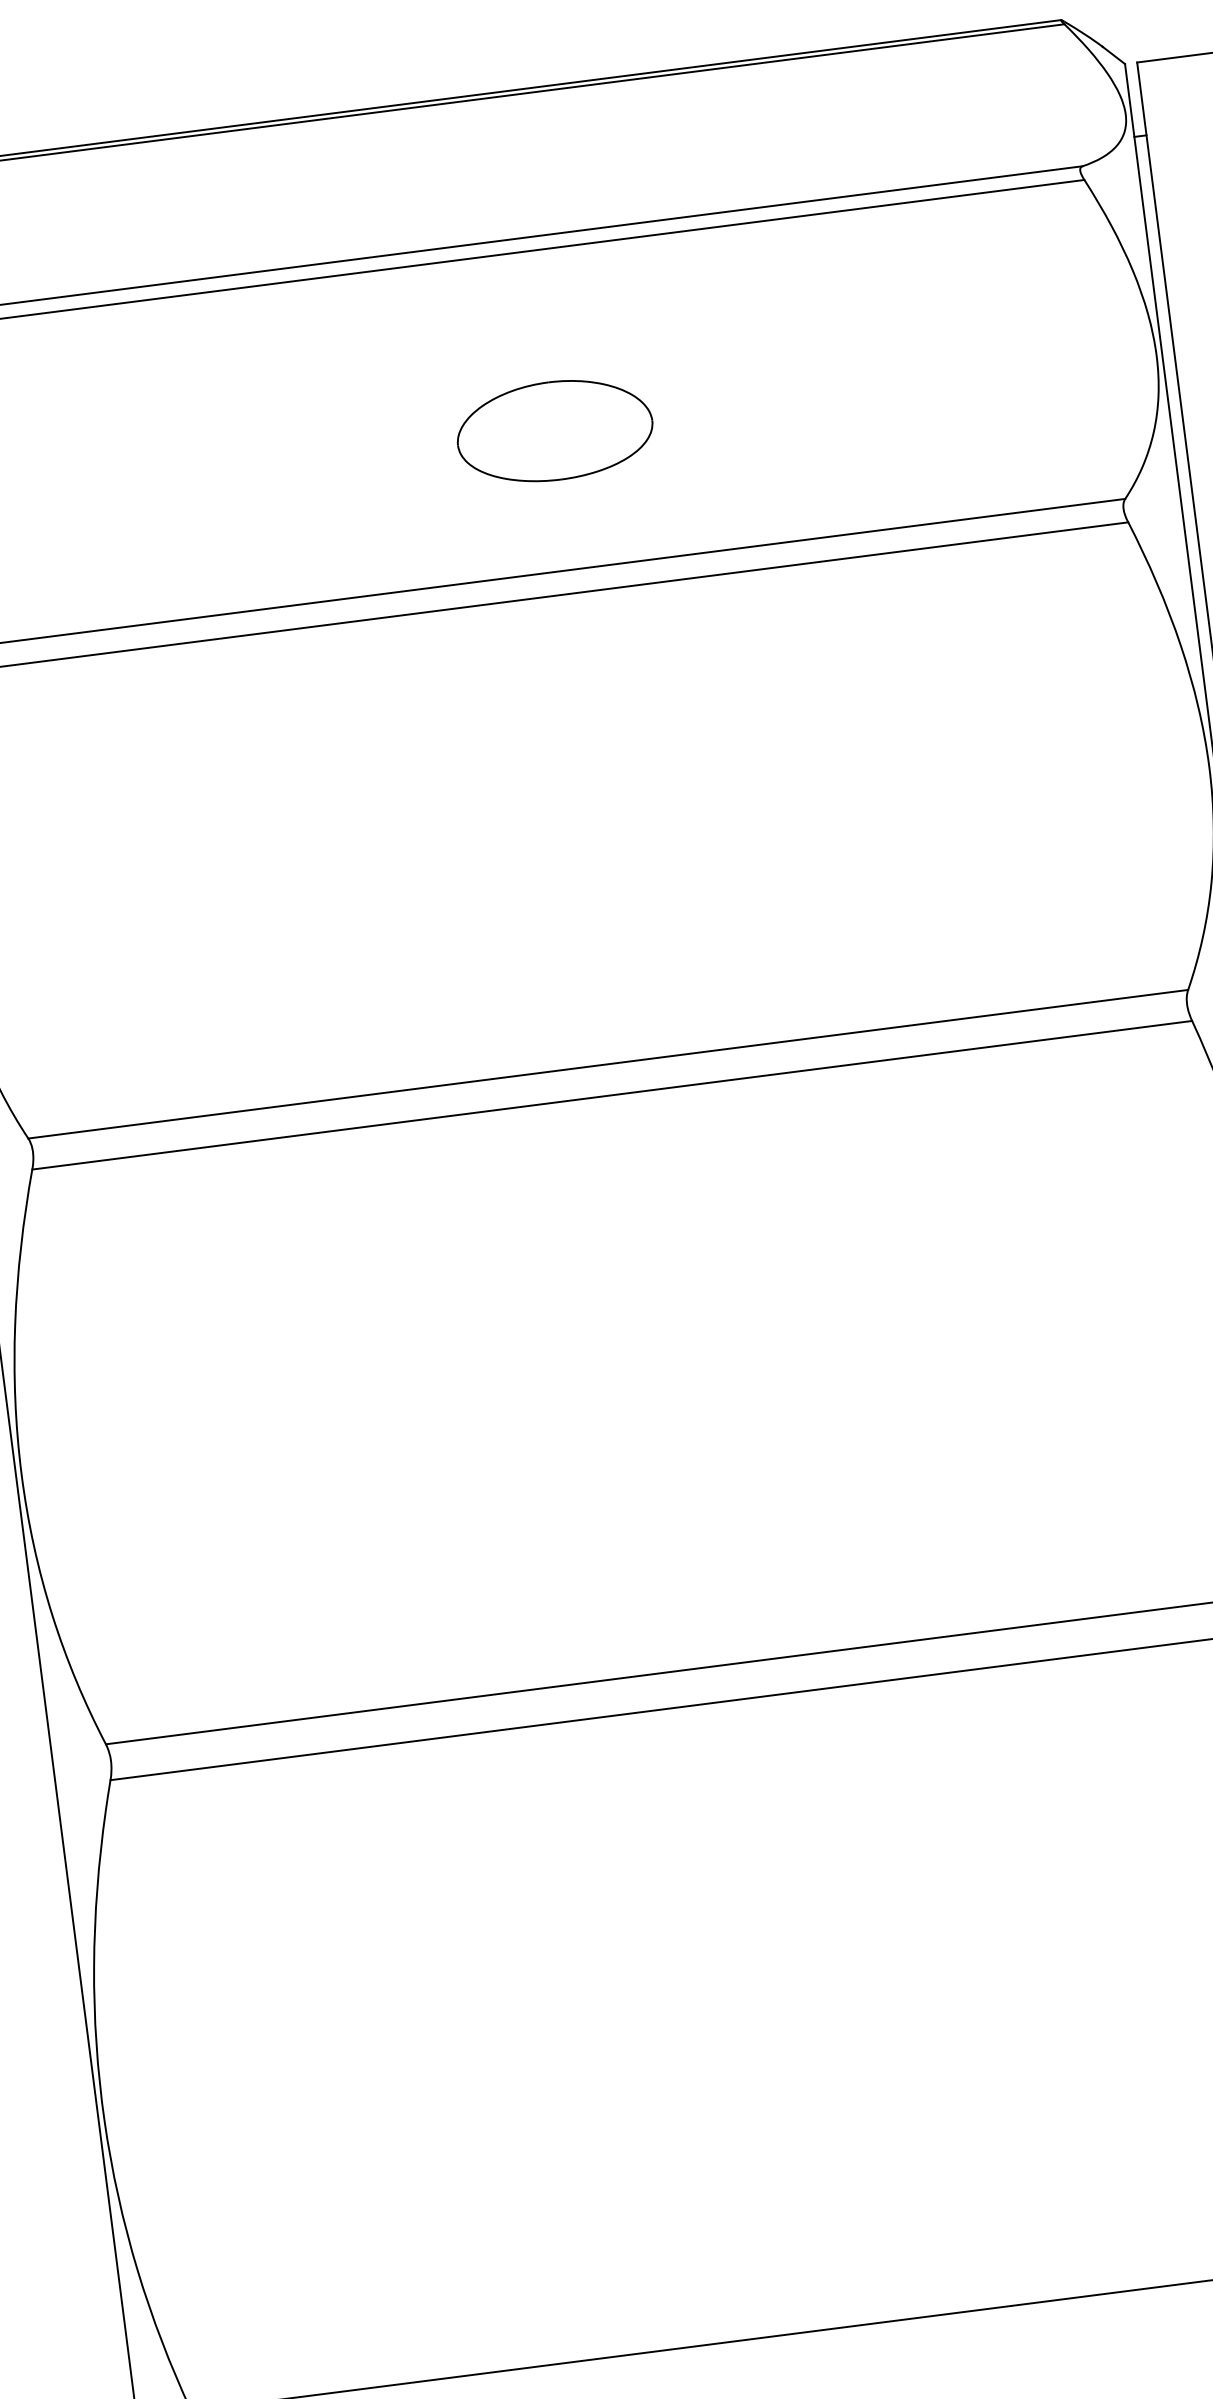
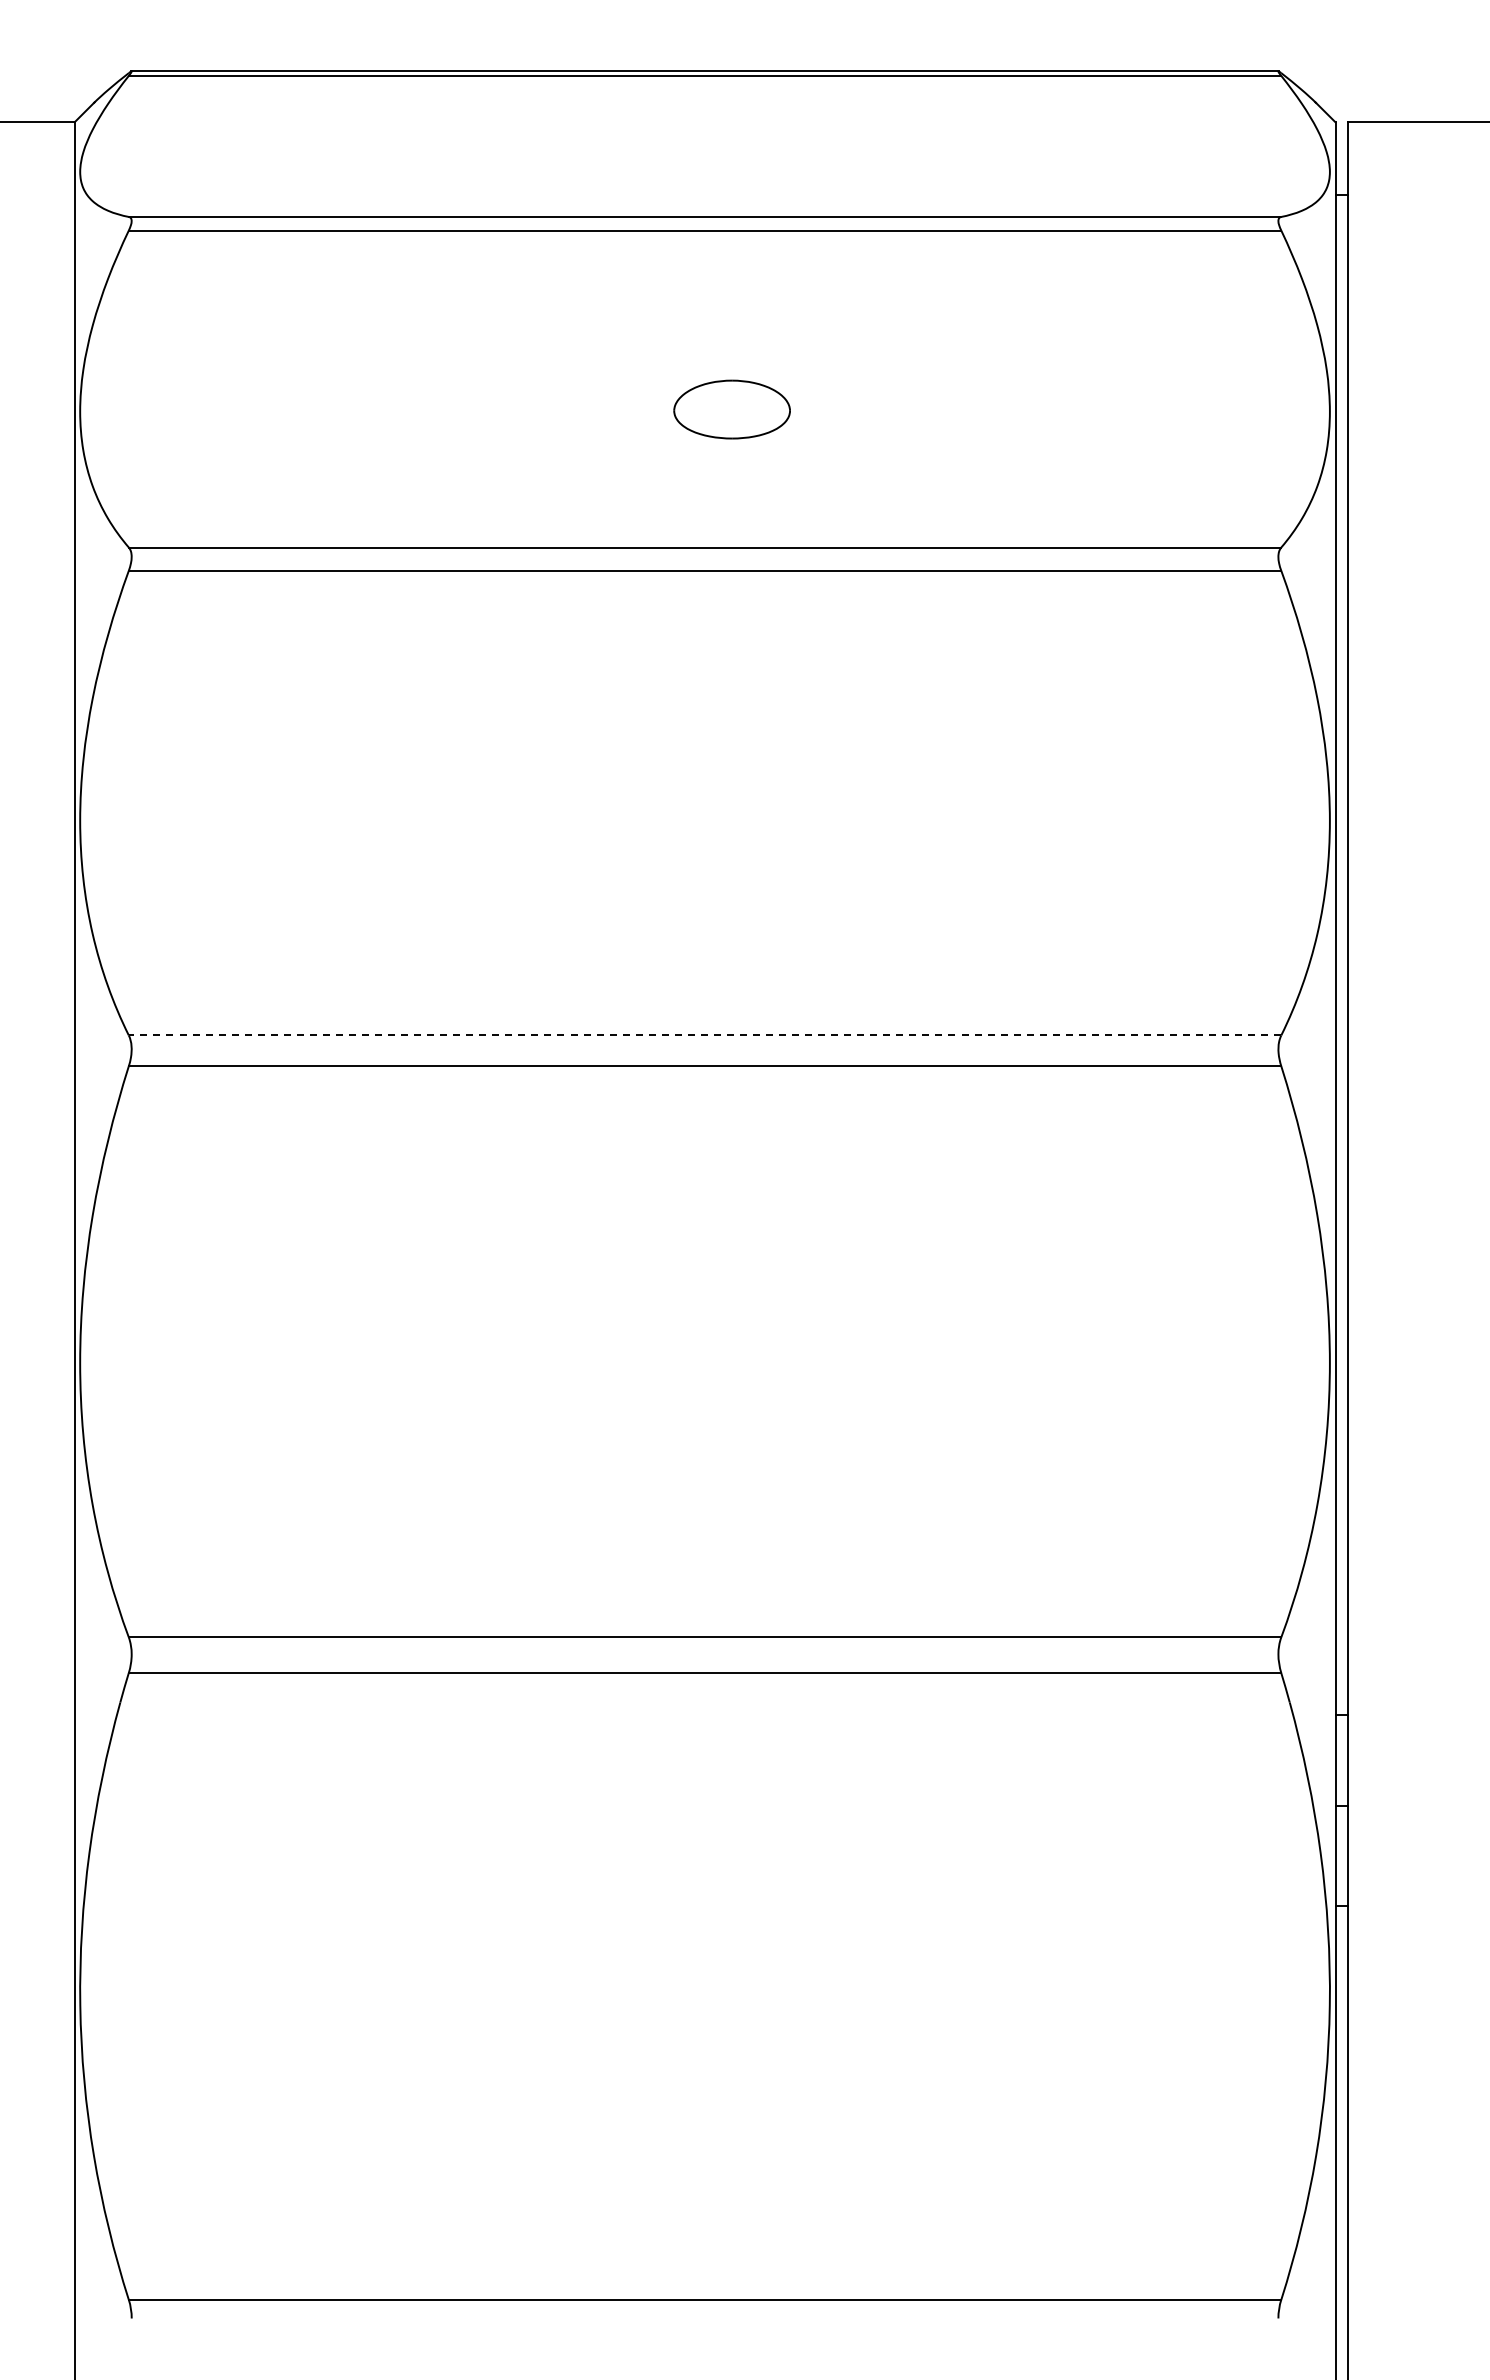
part: (554, 430) -> (731, 409), size x0.6
line: (607, 1064) -> (704, 1035), solid -> dashed

